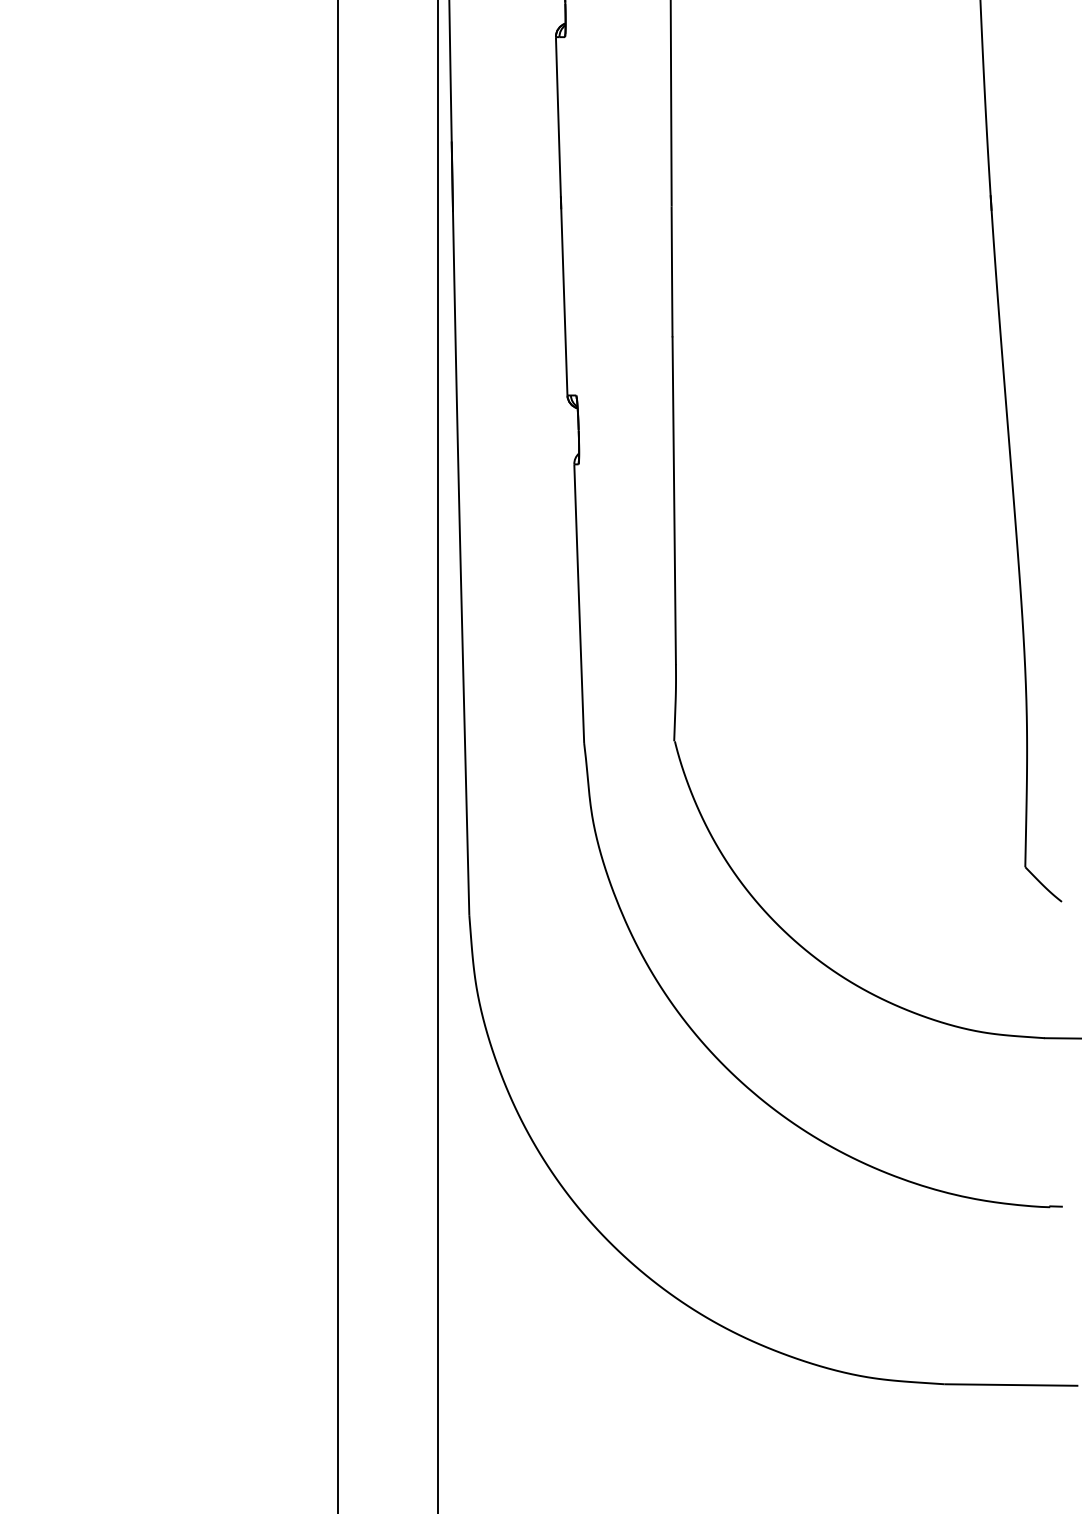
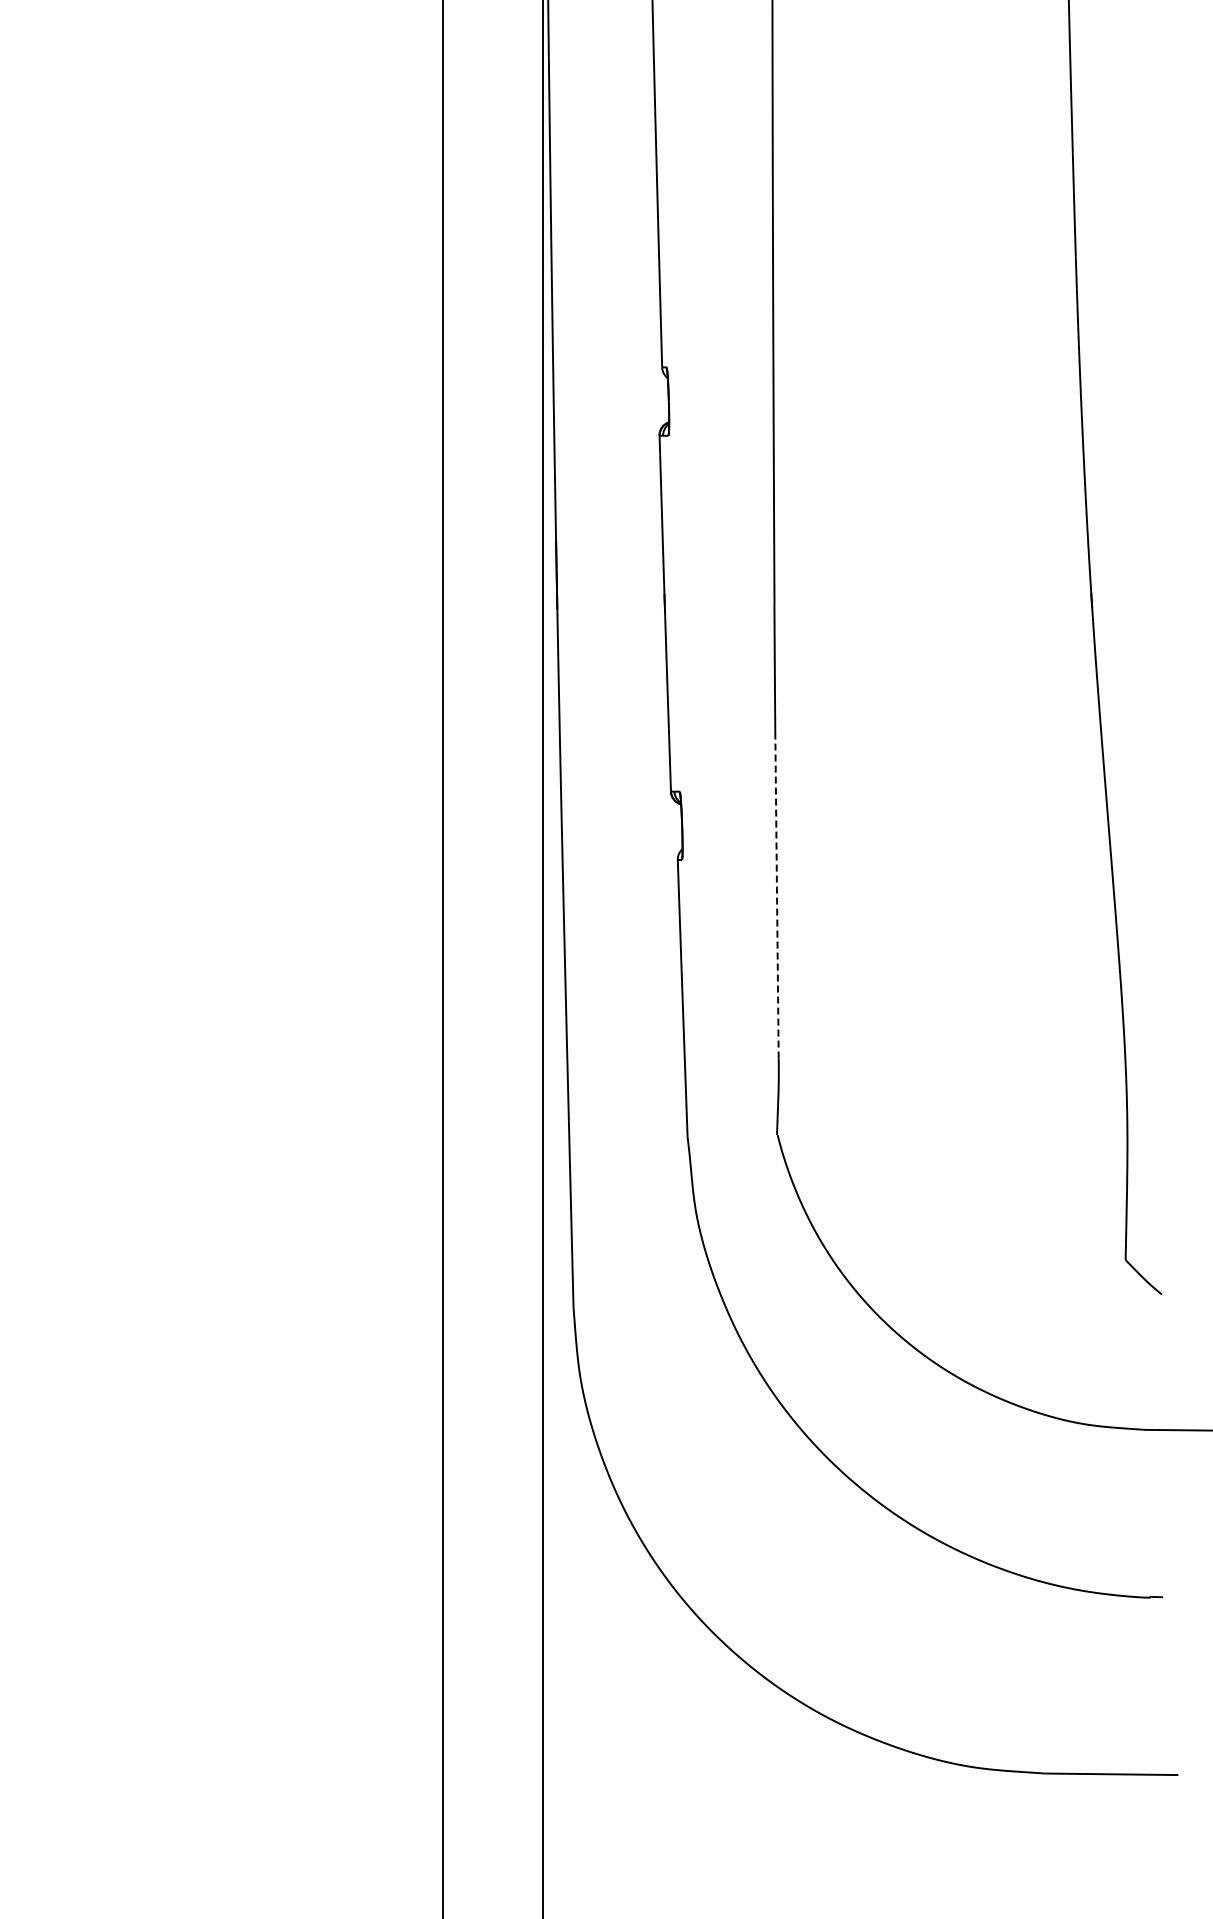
line: (674, 500) -> (777, 895), solid -> dashed

